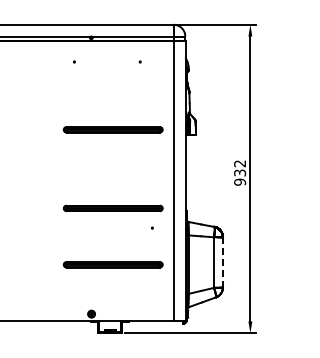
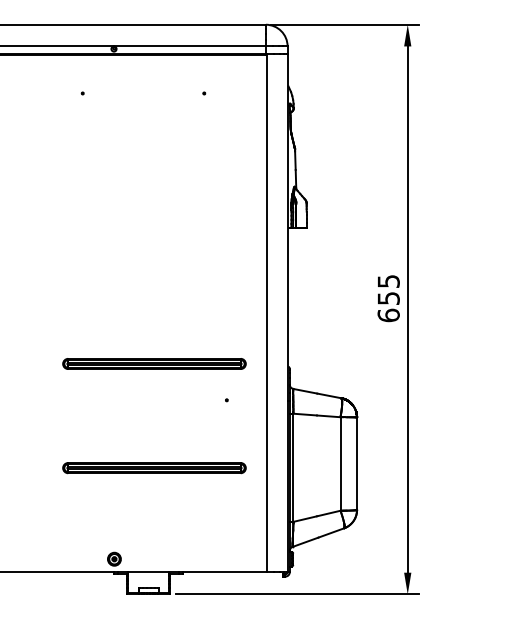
part: (112, 129) -> (153, 218), removed
text: (240, 172) -> (389, 297), 932 -> 655
line: (222, 262) -> (356, 463), dashed -> solid

